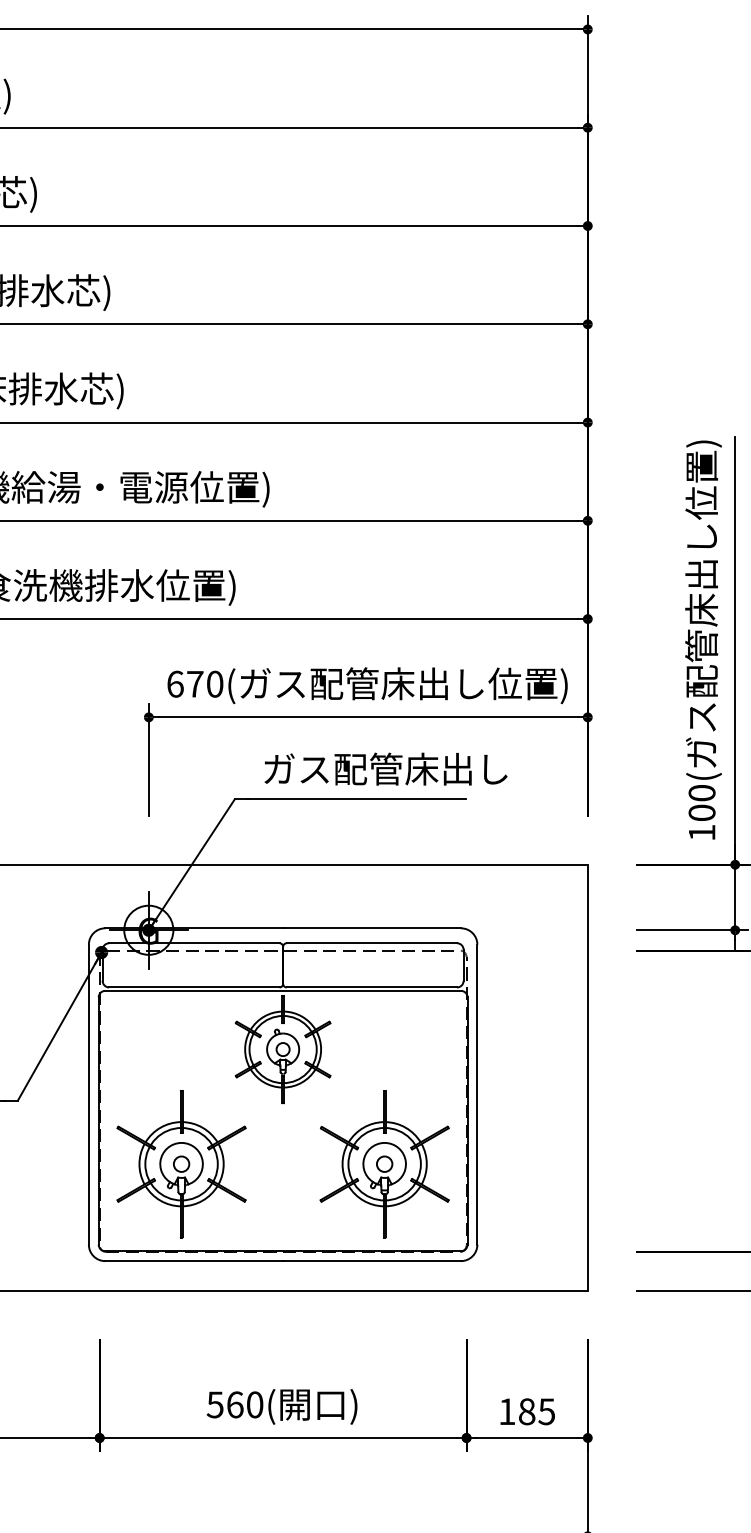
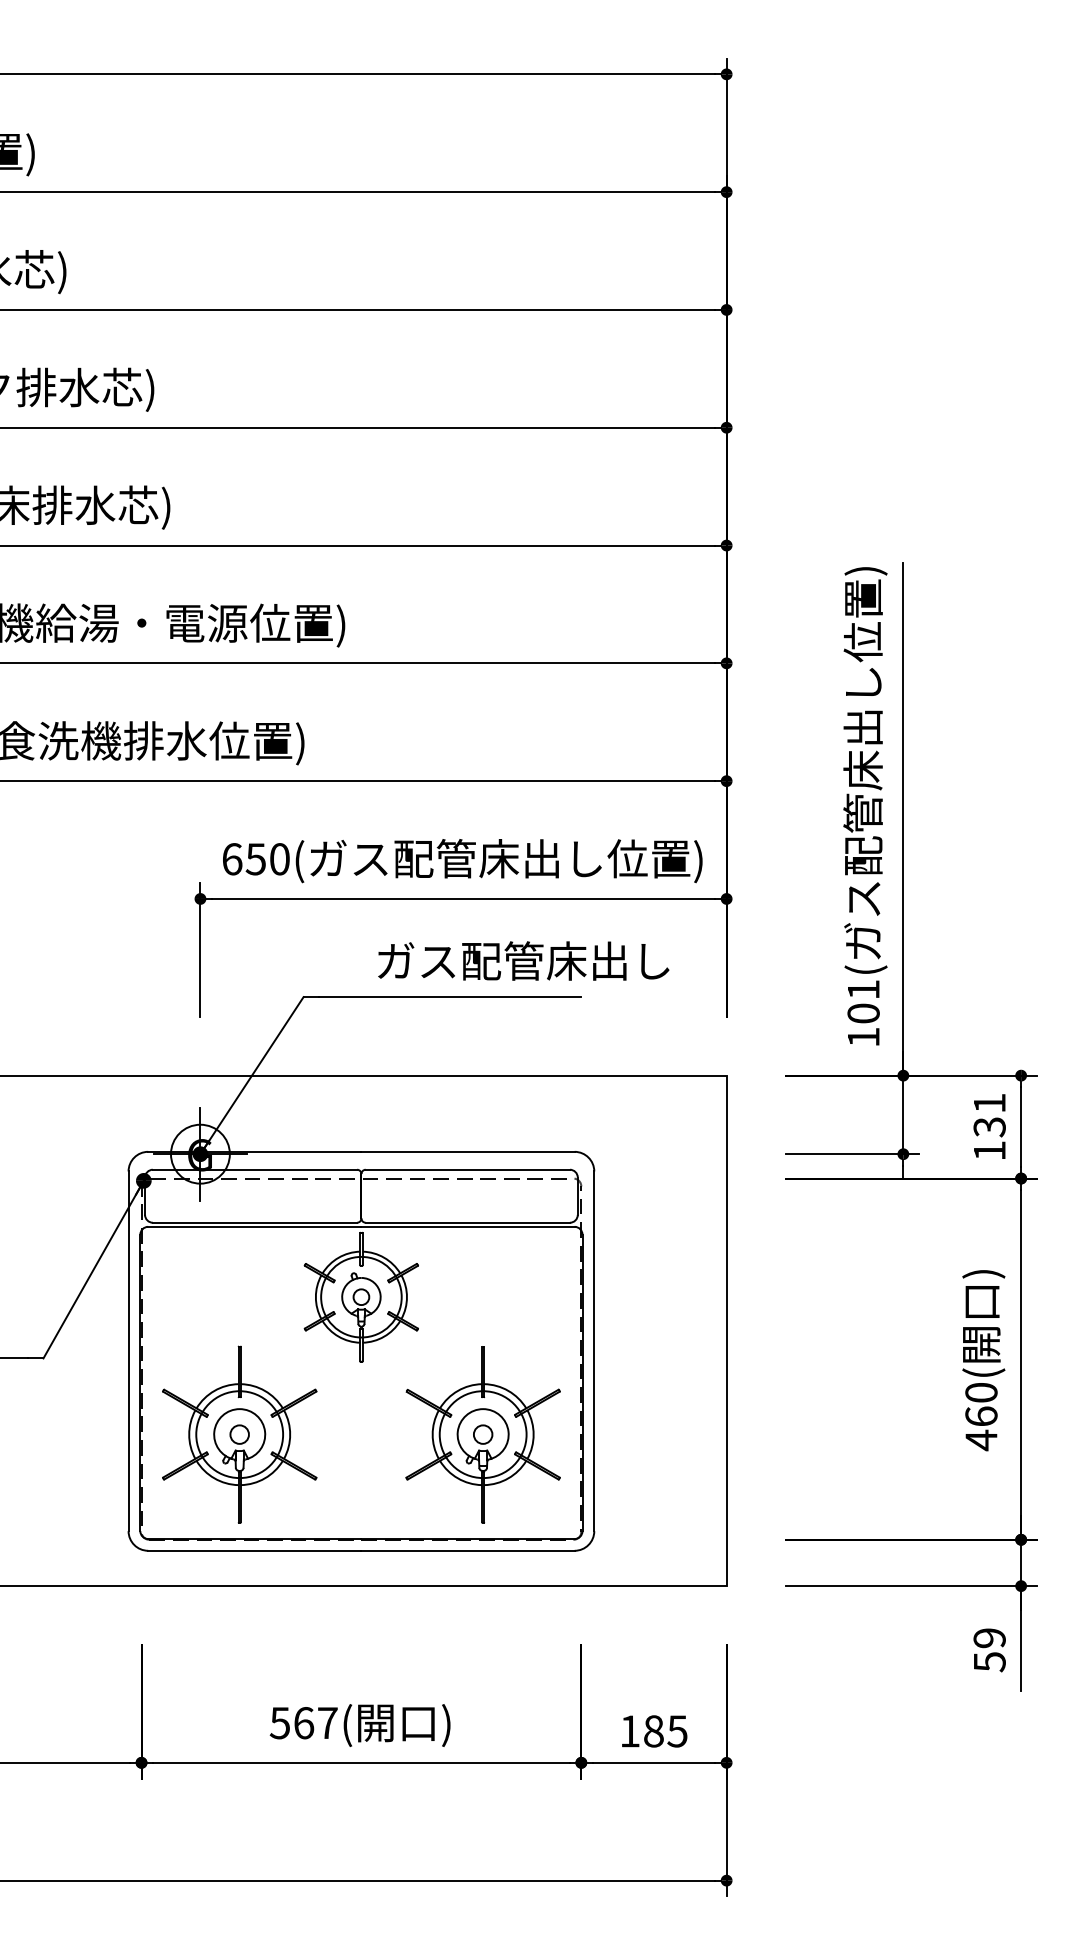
text: (194, 684) -> (255, 859), 670 -> 650
text: (385, 768) -> (523, 960), moved
text: (701, 792) -> (863, 989), 100 -> 101
text: (254, 1405) -> (327, 1723), 560( -> 567(

